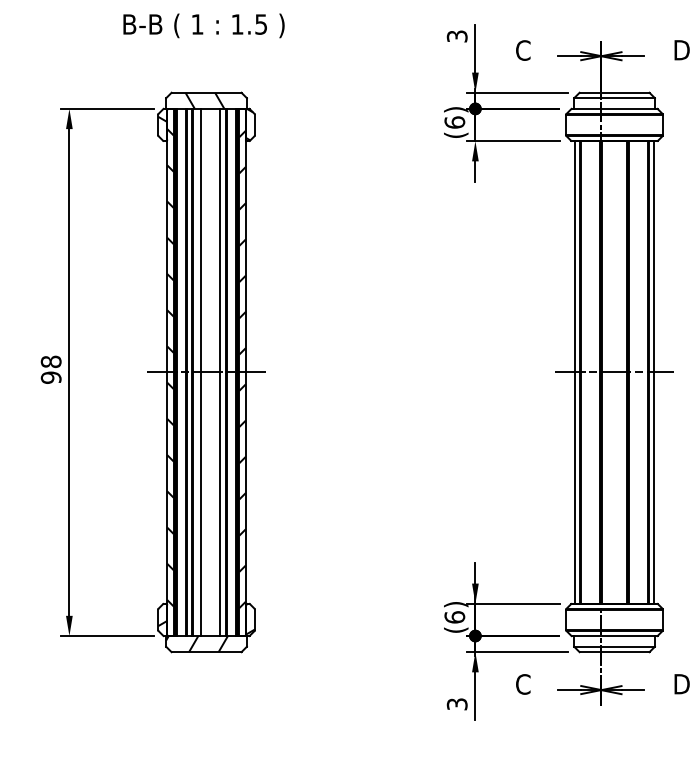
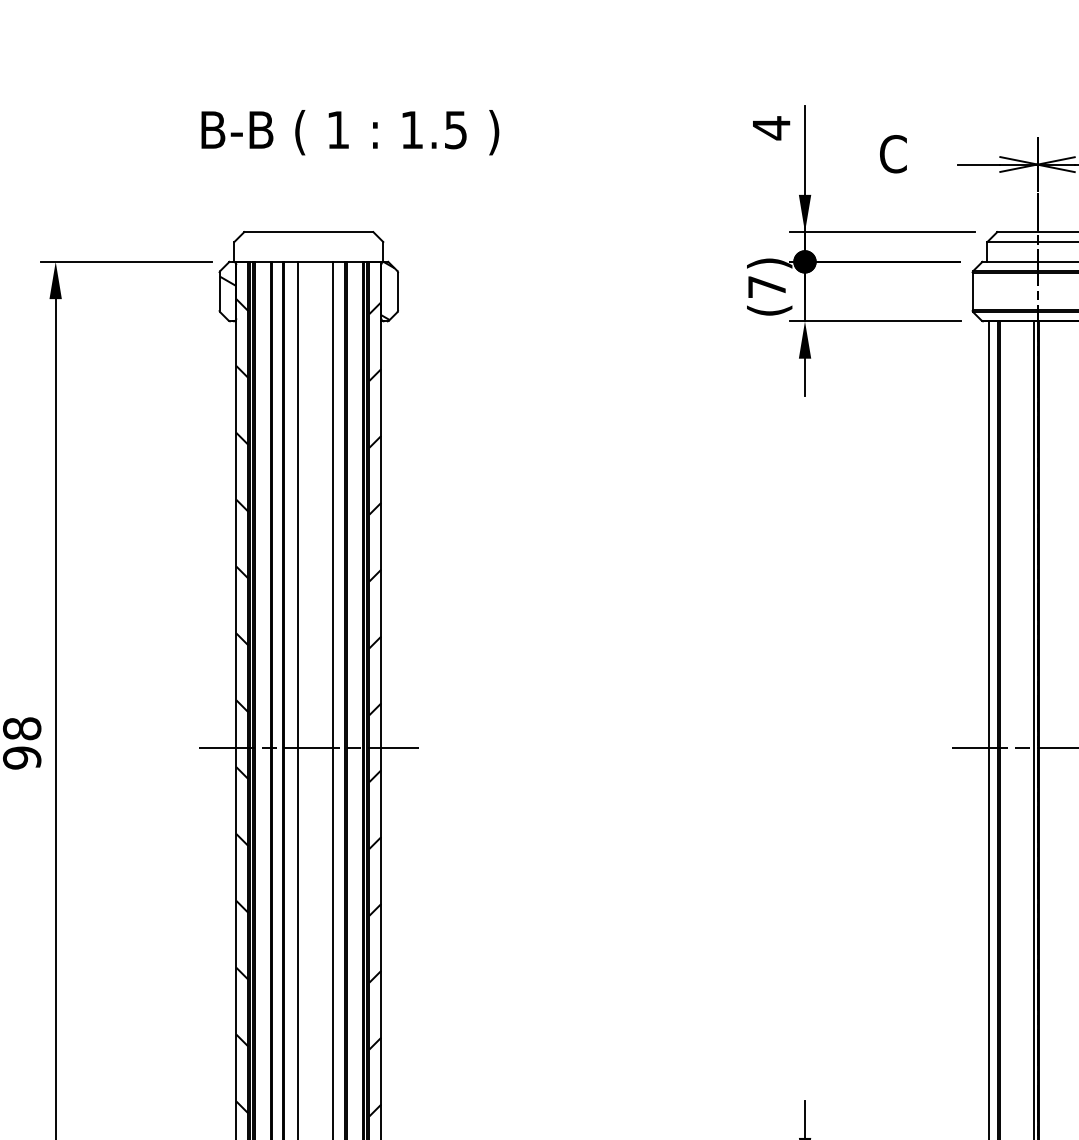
text: (203, 25) -> (349, 131), moved
text: (456, 36) -> (770, 128), 3 -> 4
hatch: (204, 100) -> (305, 246), removed
text: (454, 122) -> (766, 286), (6) -> (7)

